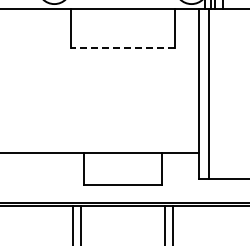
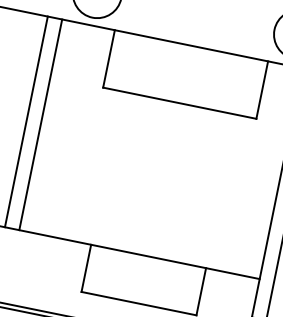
line: (122, 48) -> (179, 103), dashed -> solid
line: (25, 80) -> (27, 121), added
line: (34, 80) -> (40, 123), added

